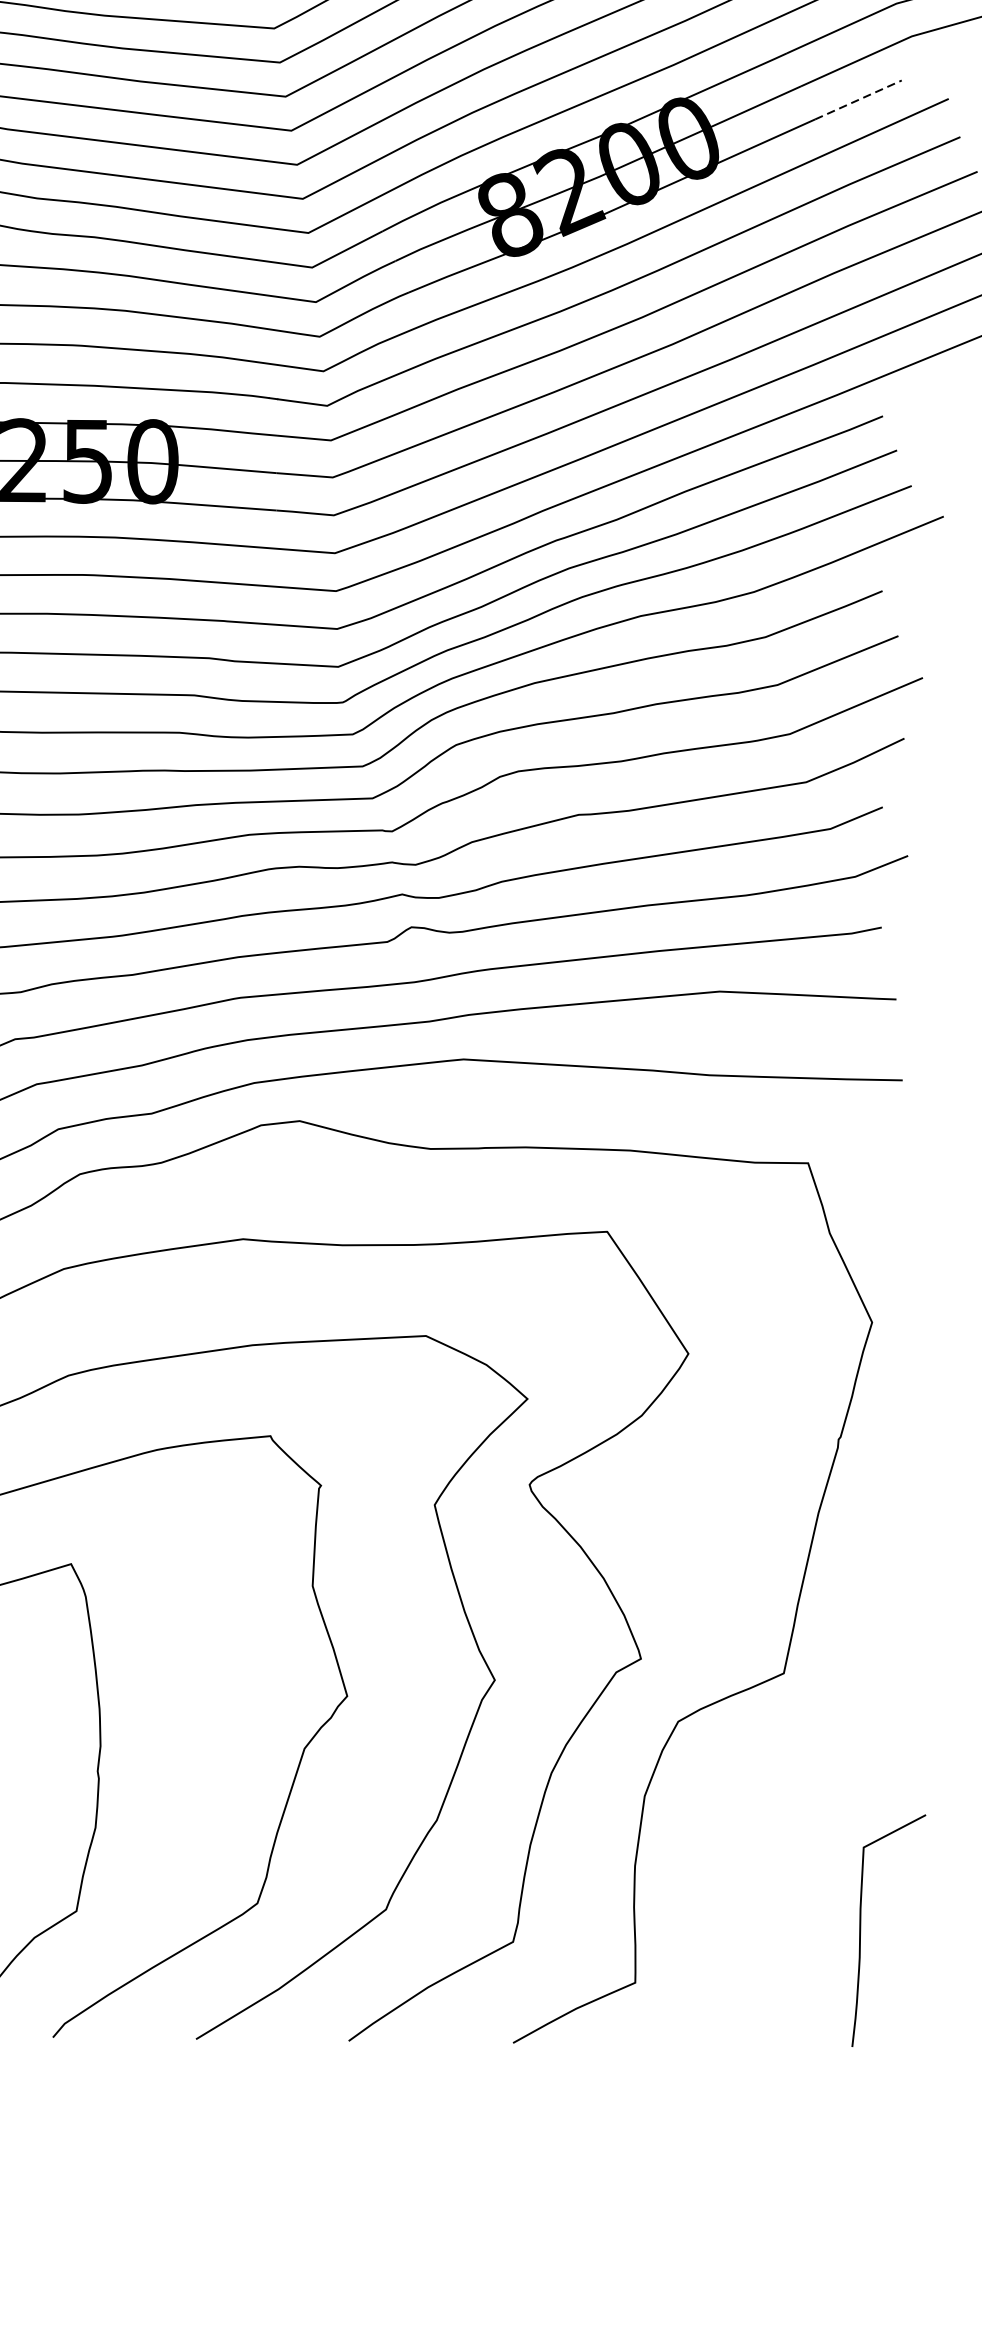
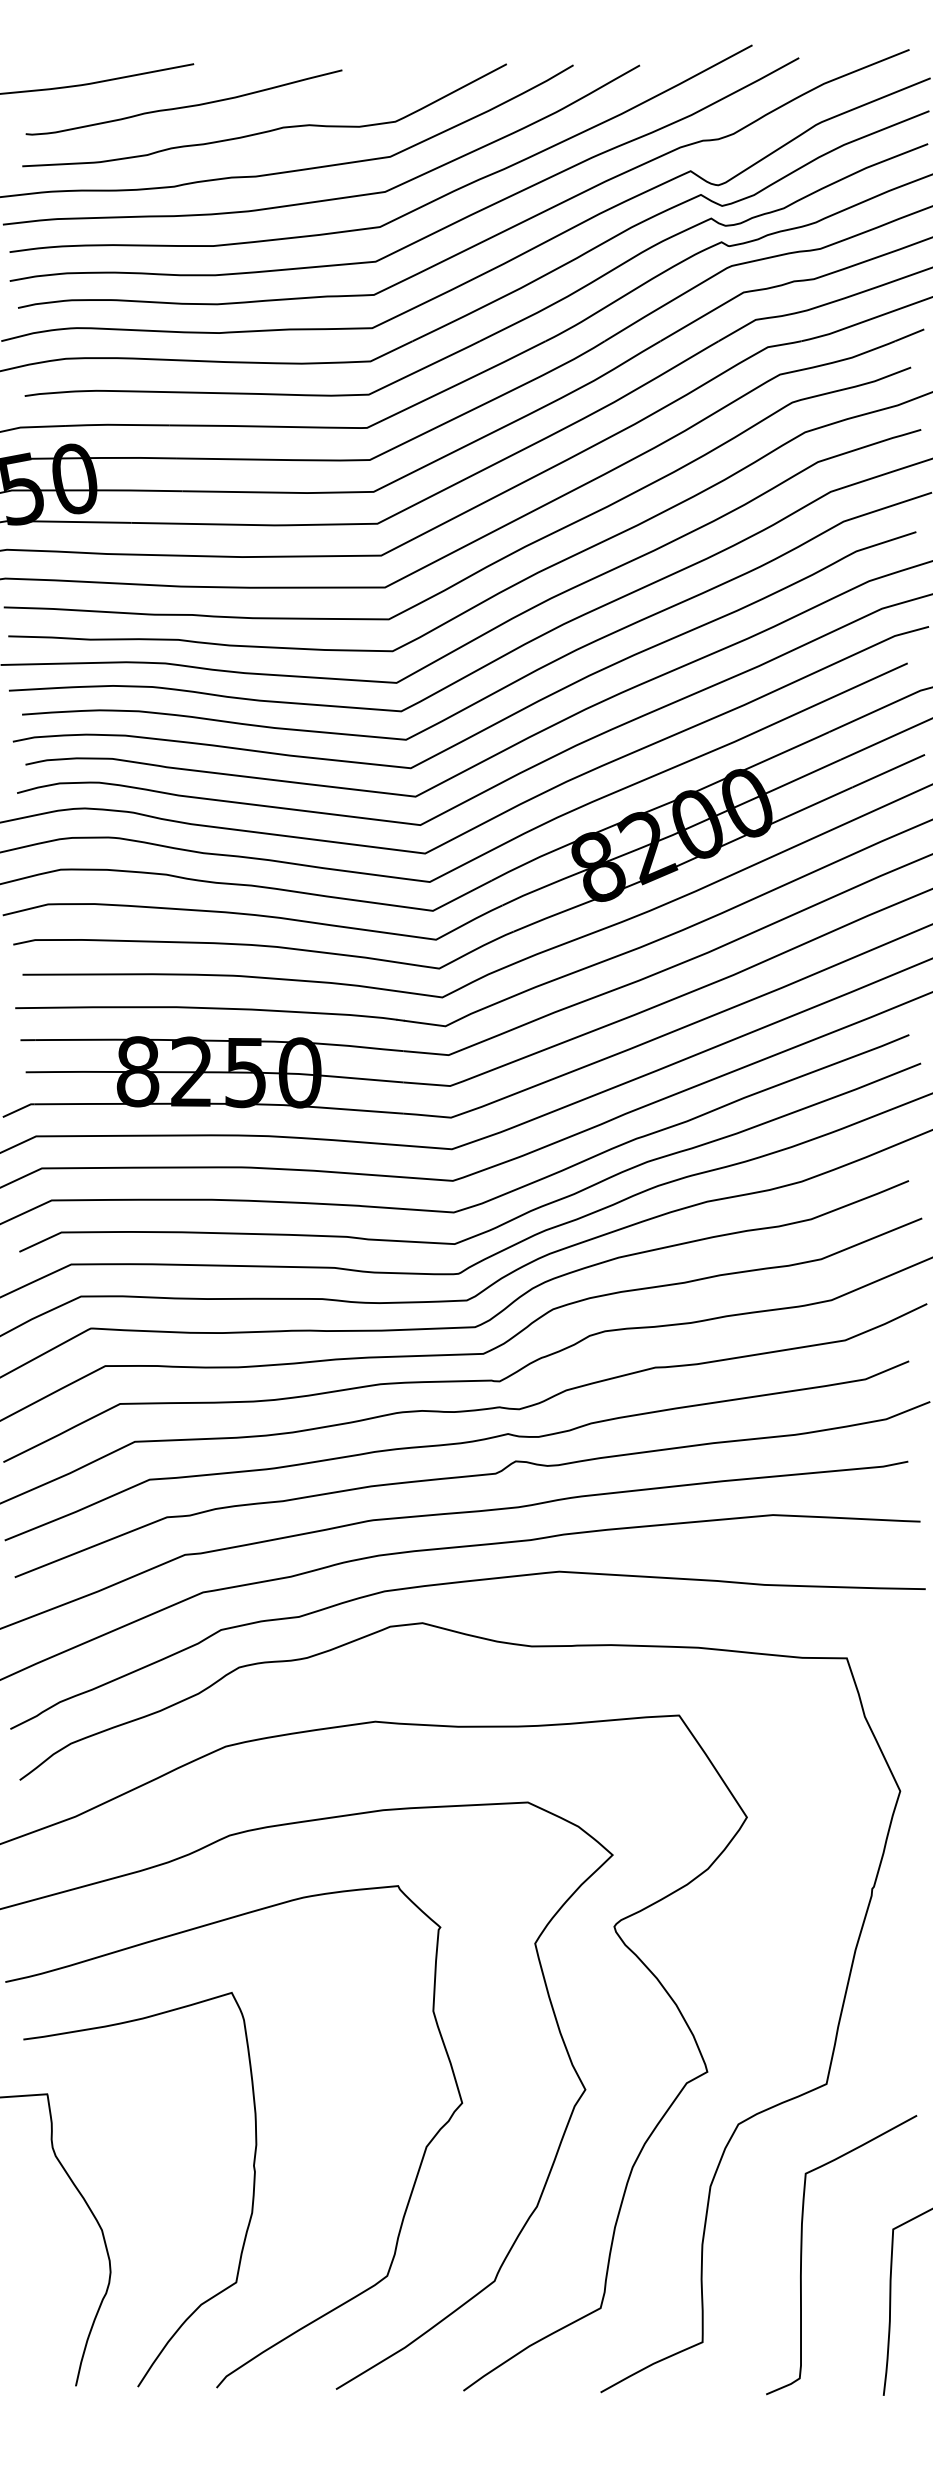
line: (858, 100) -> (888, 771), dashed -> solid
curve: (755, 1878) -> (802, 2255), added

